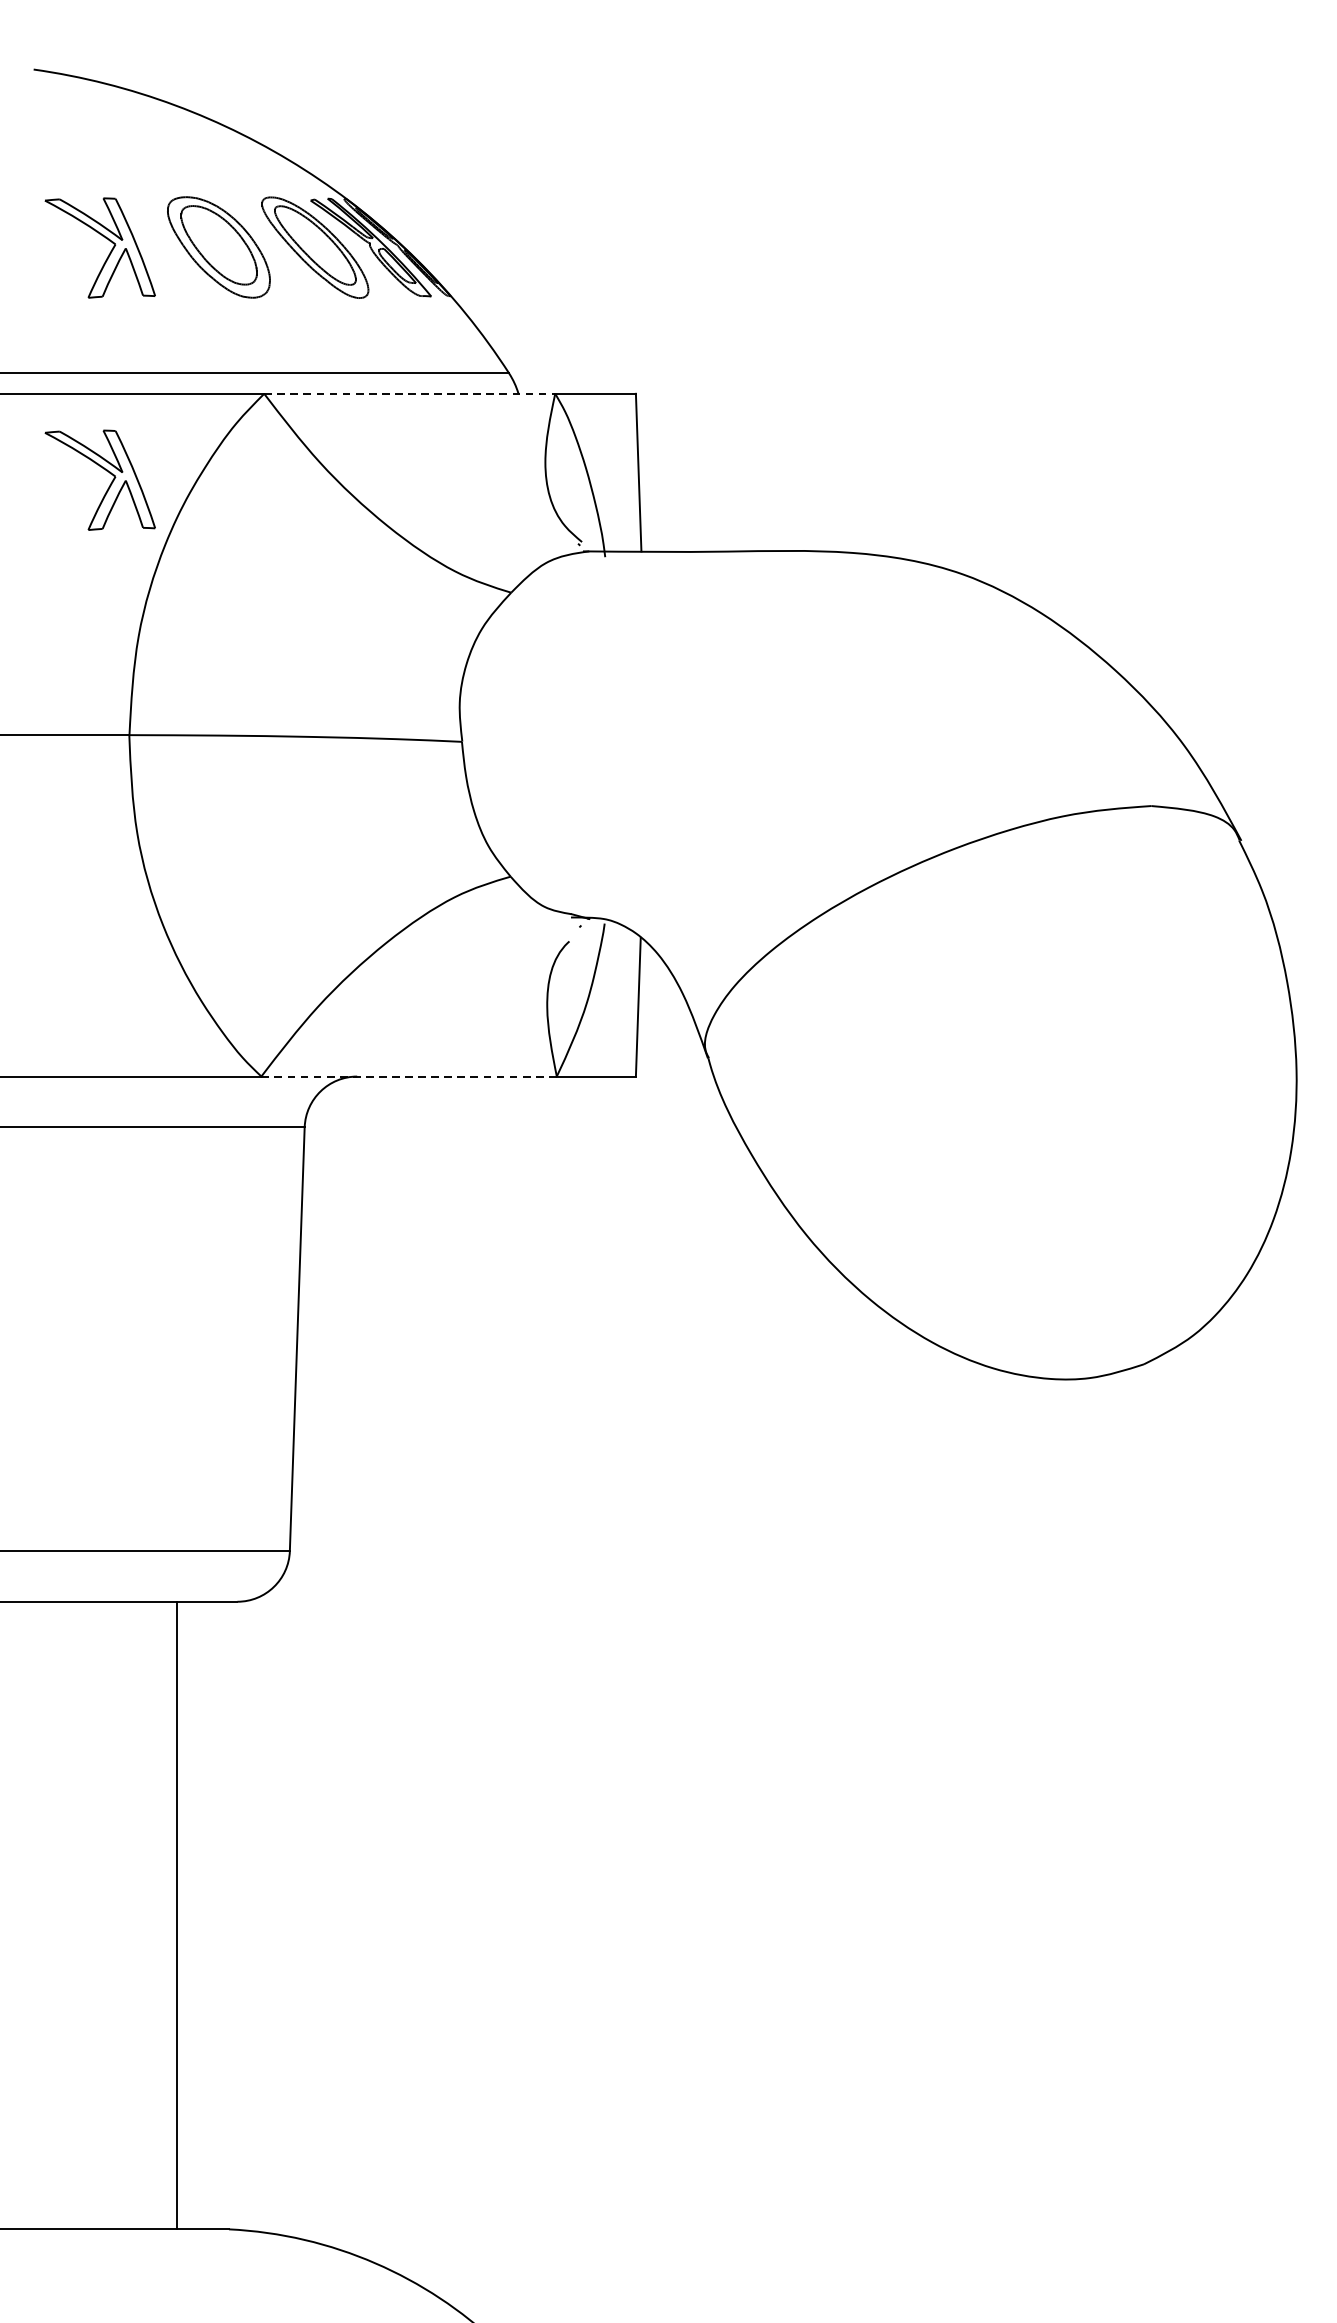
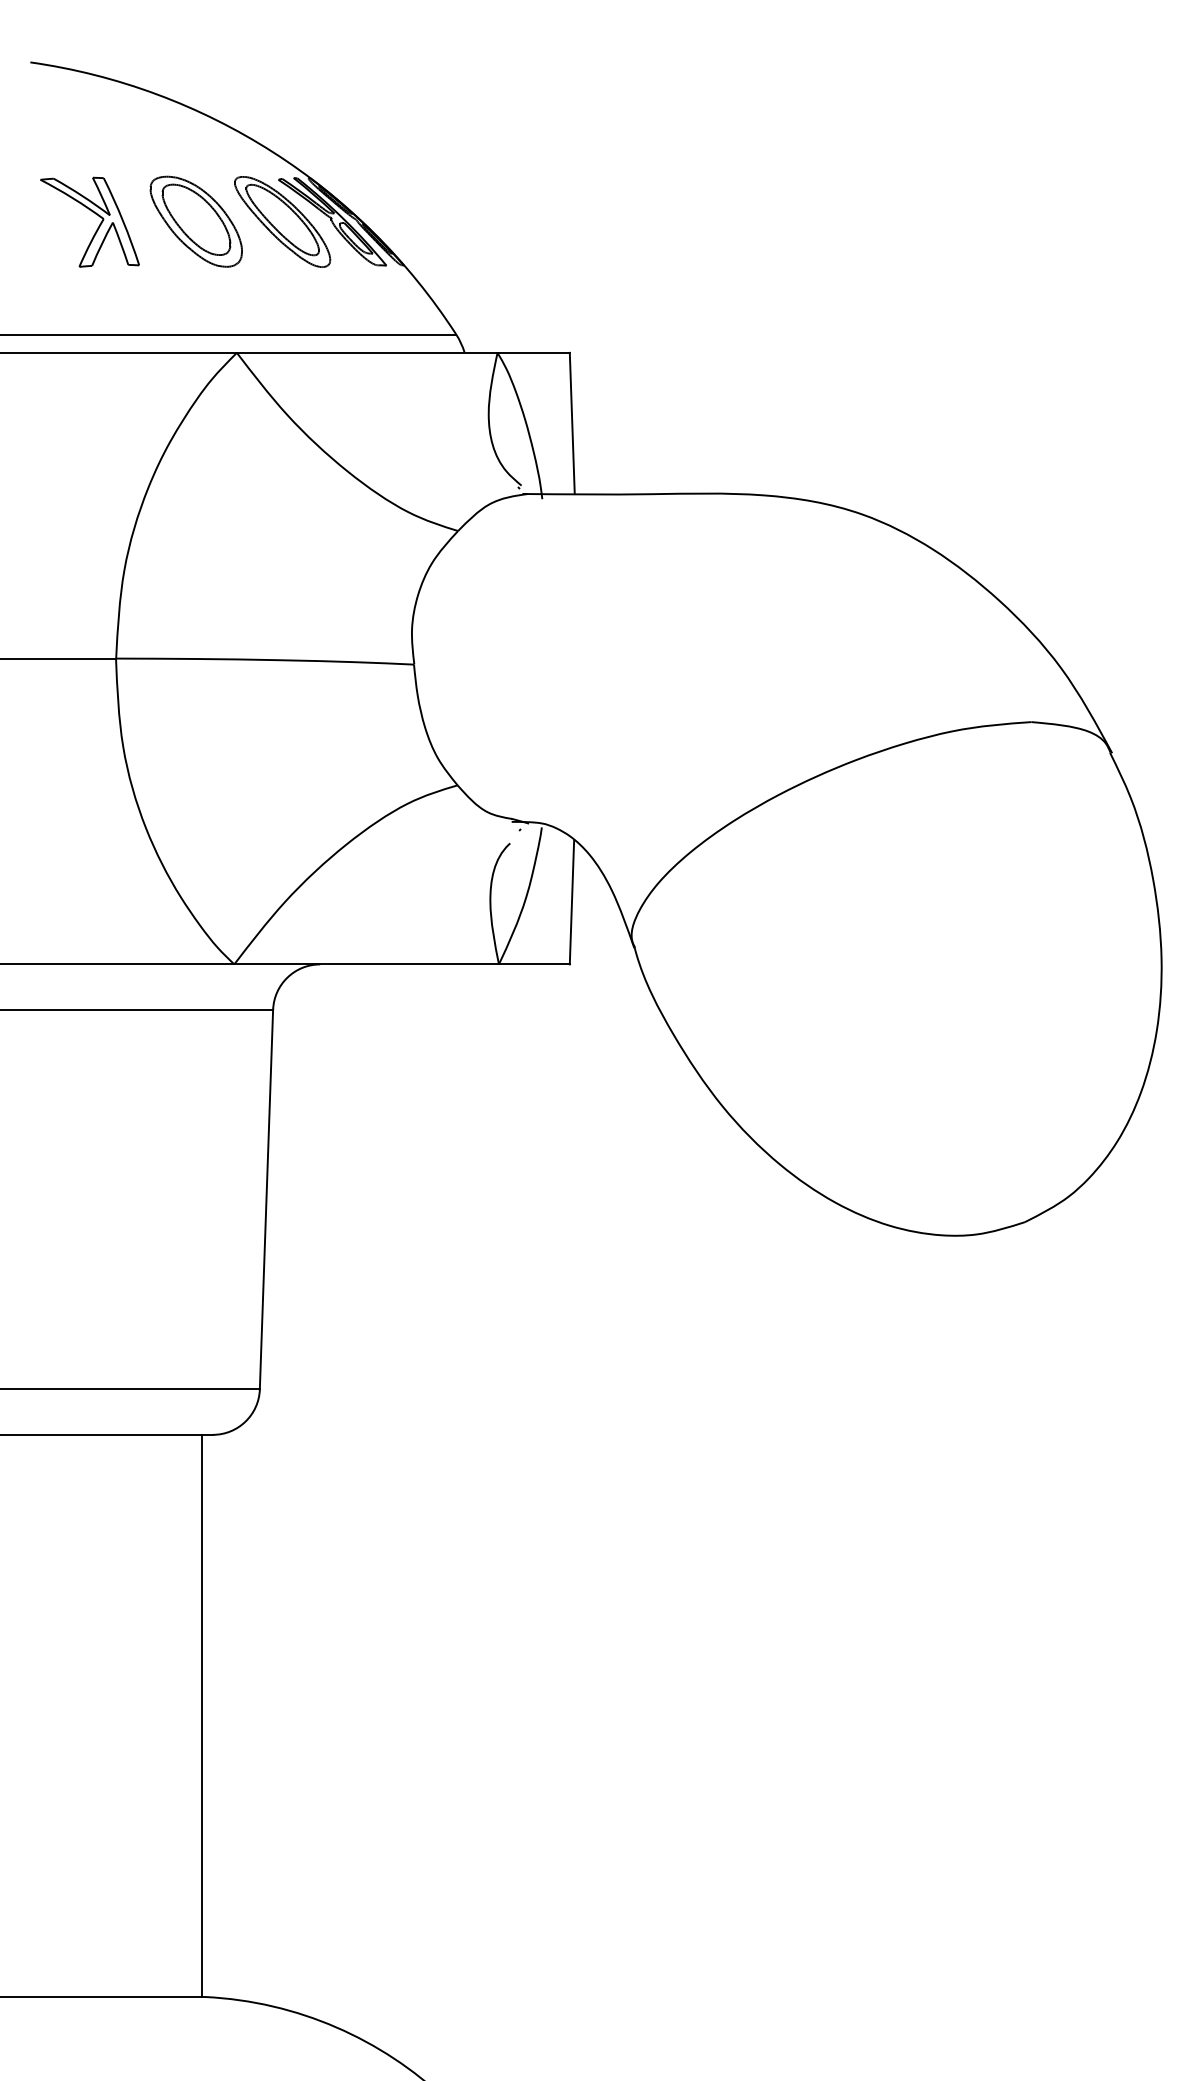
line: (410, 393) -> (367, 352), dashed -> solid
part: (106, 471) -> (95, 422), removed
line: (410, 1076) -> (367, 964), dashed -> solid
line: (176, 1915) -> (201, 1715), moved

